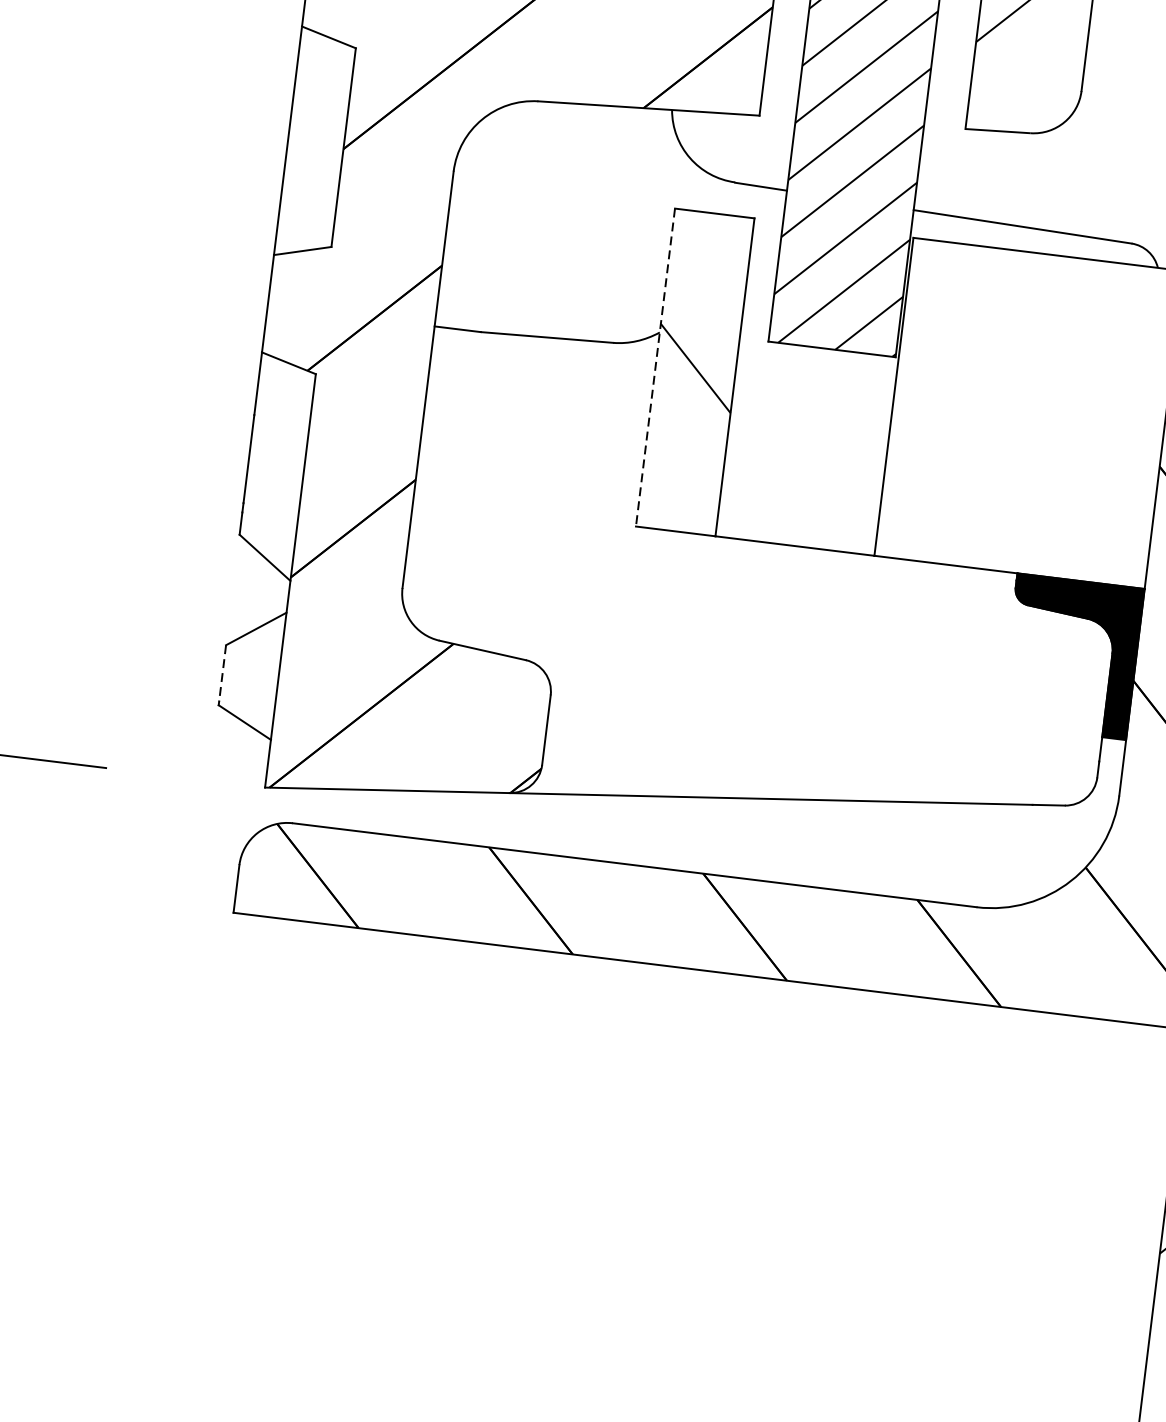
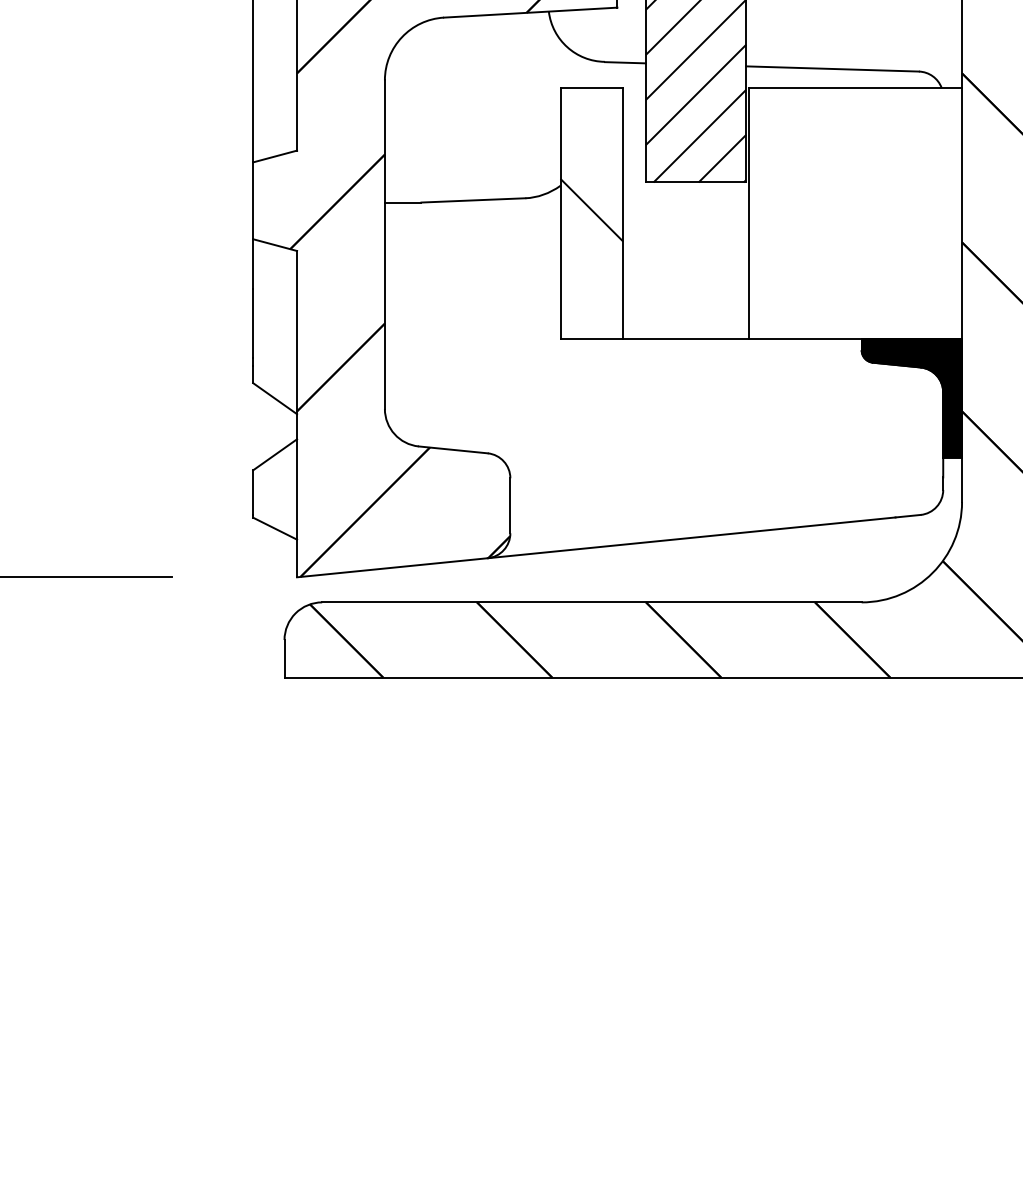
line: (655, 367) -> (560, 213), dashed -> solid
line: (222, 674) -> (253, 493), dashed -> solid

